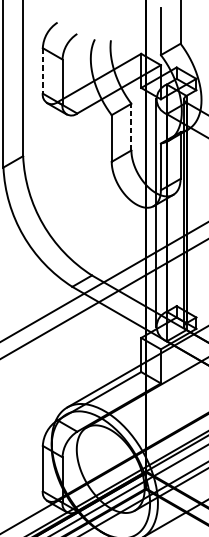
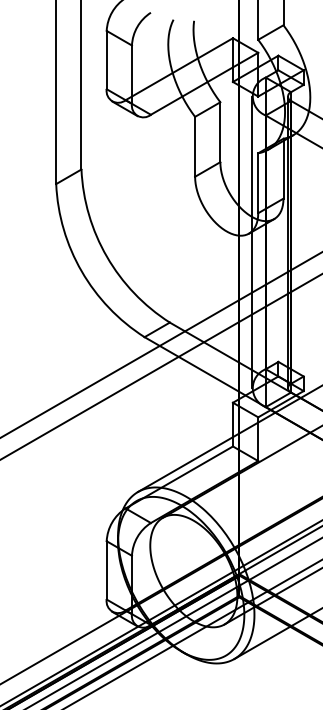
line: (42, 71) -> (106, 60), dashed -> solid
line: (131, 127) -> (220, 132), dashed -> solid

